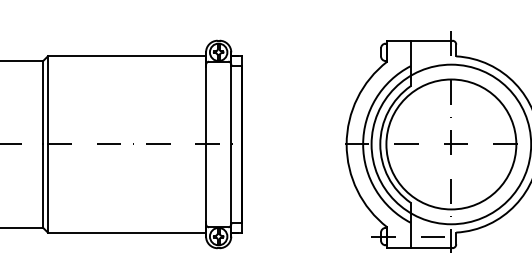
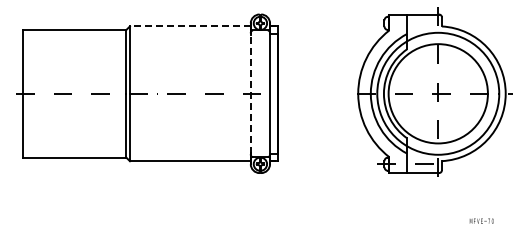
line: (125, 56) -> (189, 26), solid -> dashed
line: (205, 144) -> (250, 93), solid -> dashed

